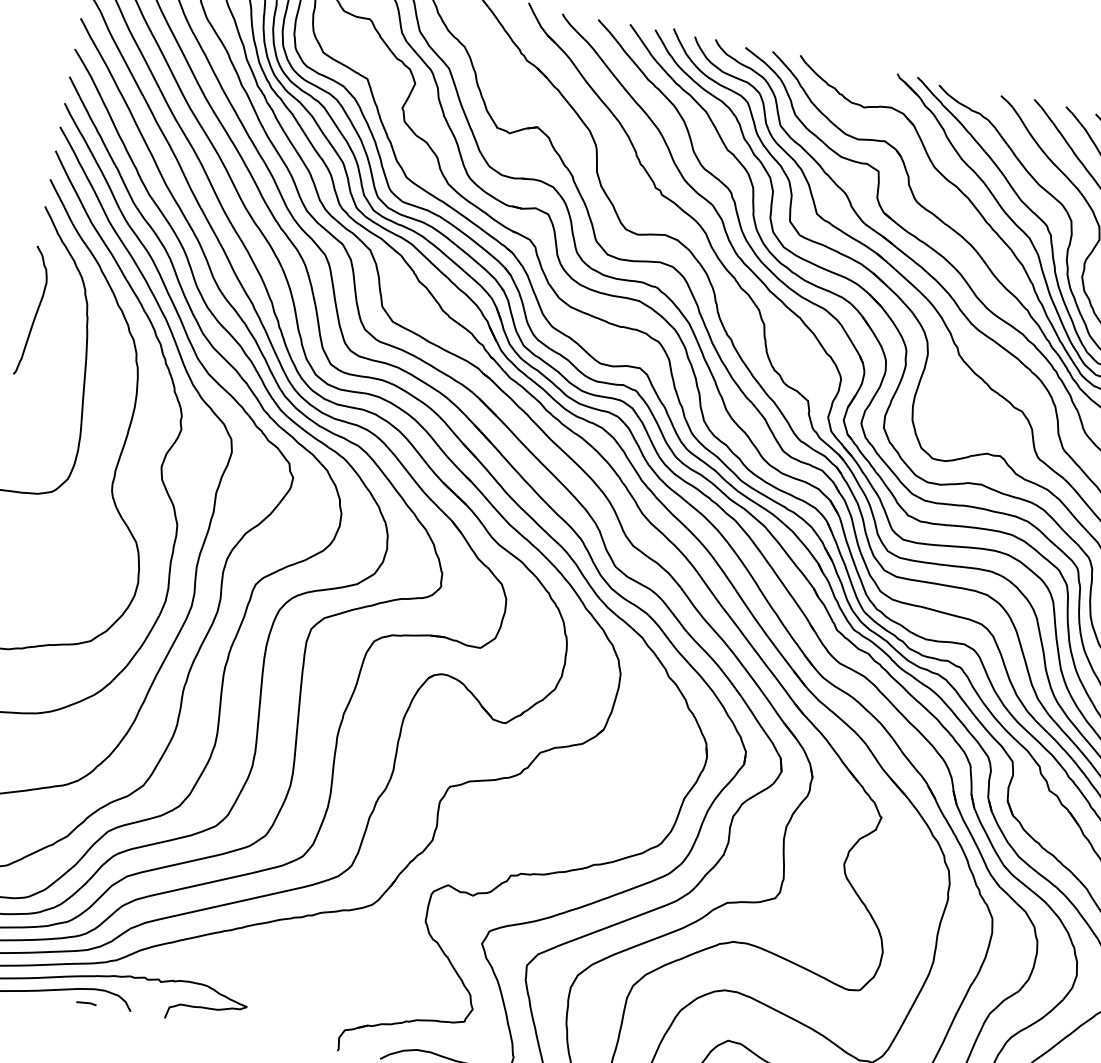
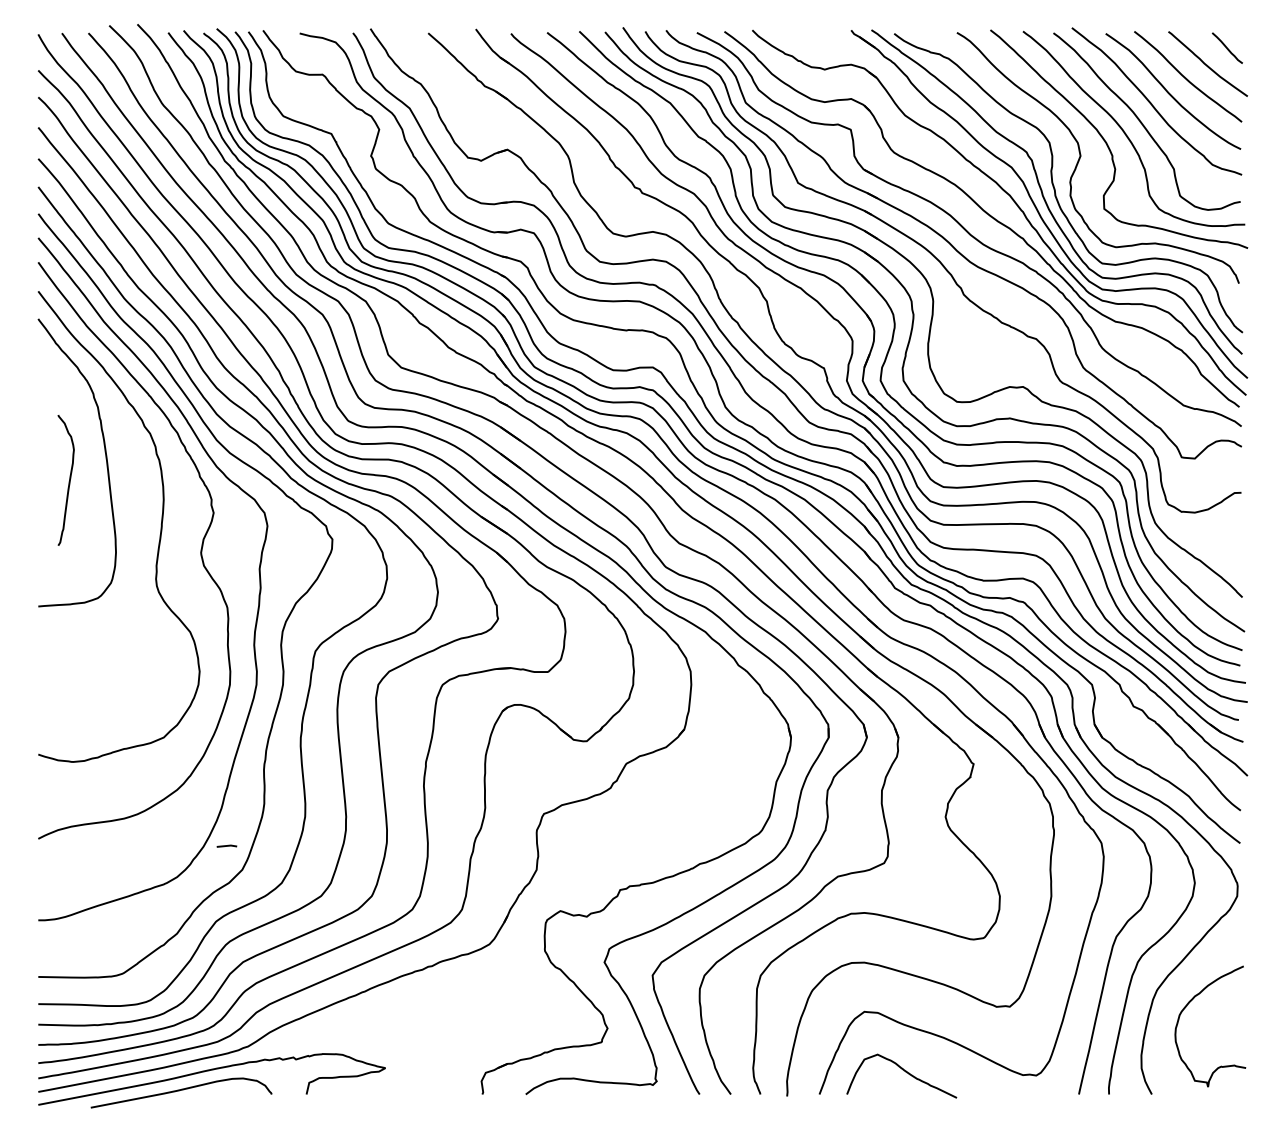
curve: (35, 313) -> (68, 481), moved
line: (86, 1002) -> (226, 845), moved

